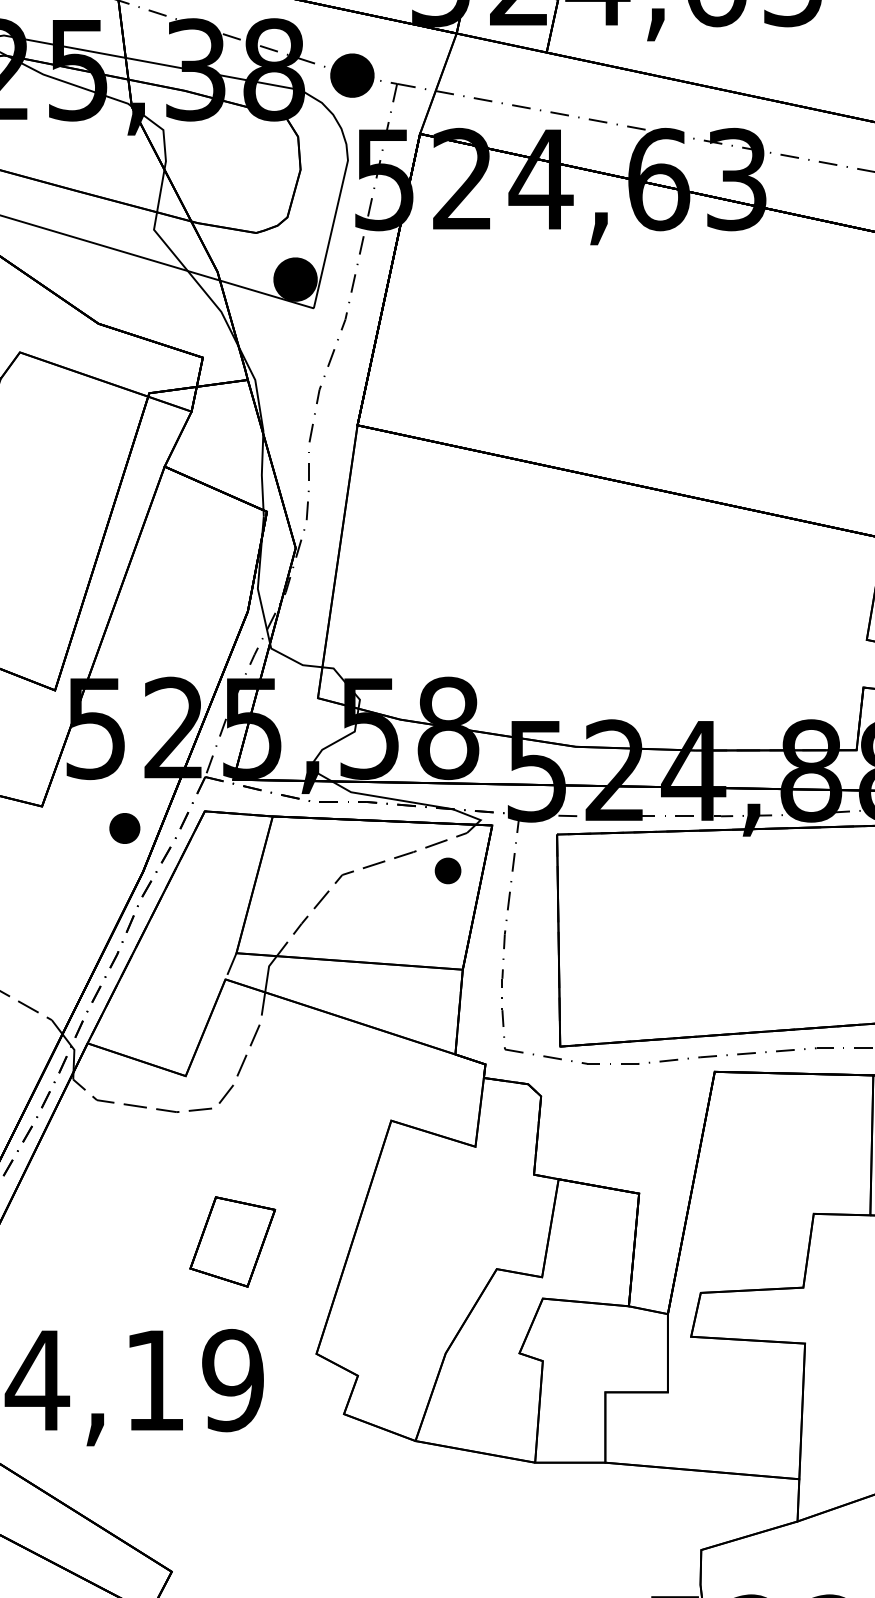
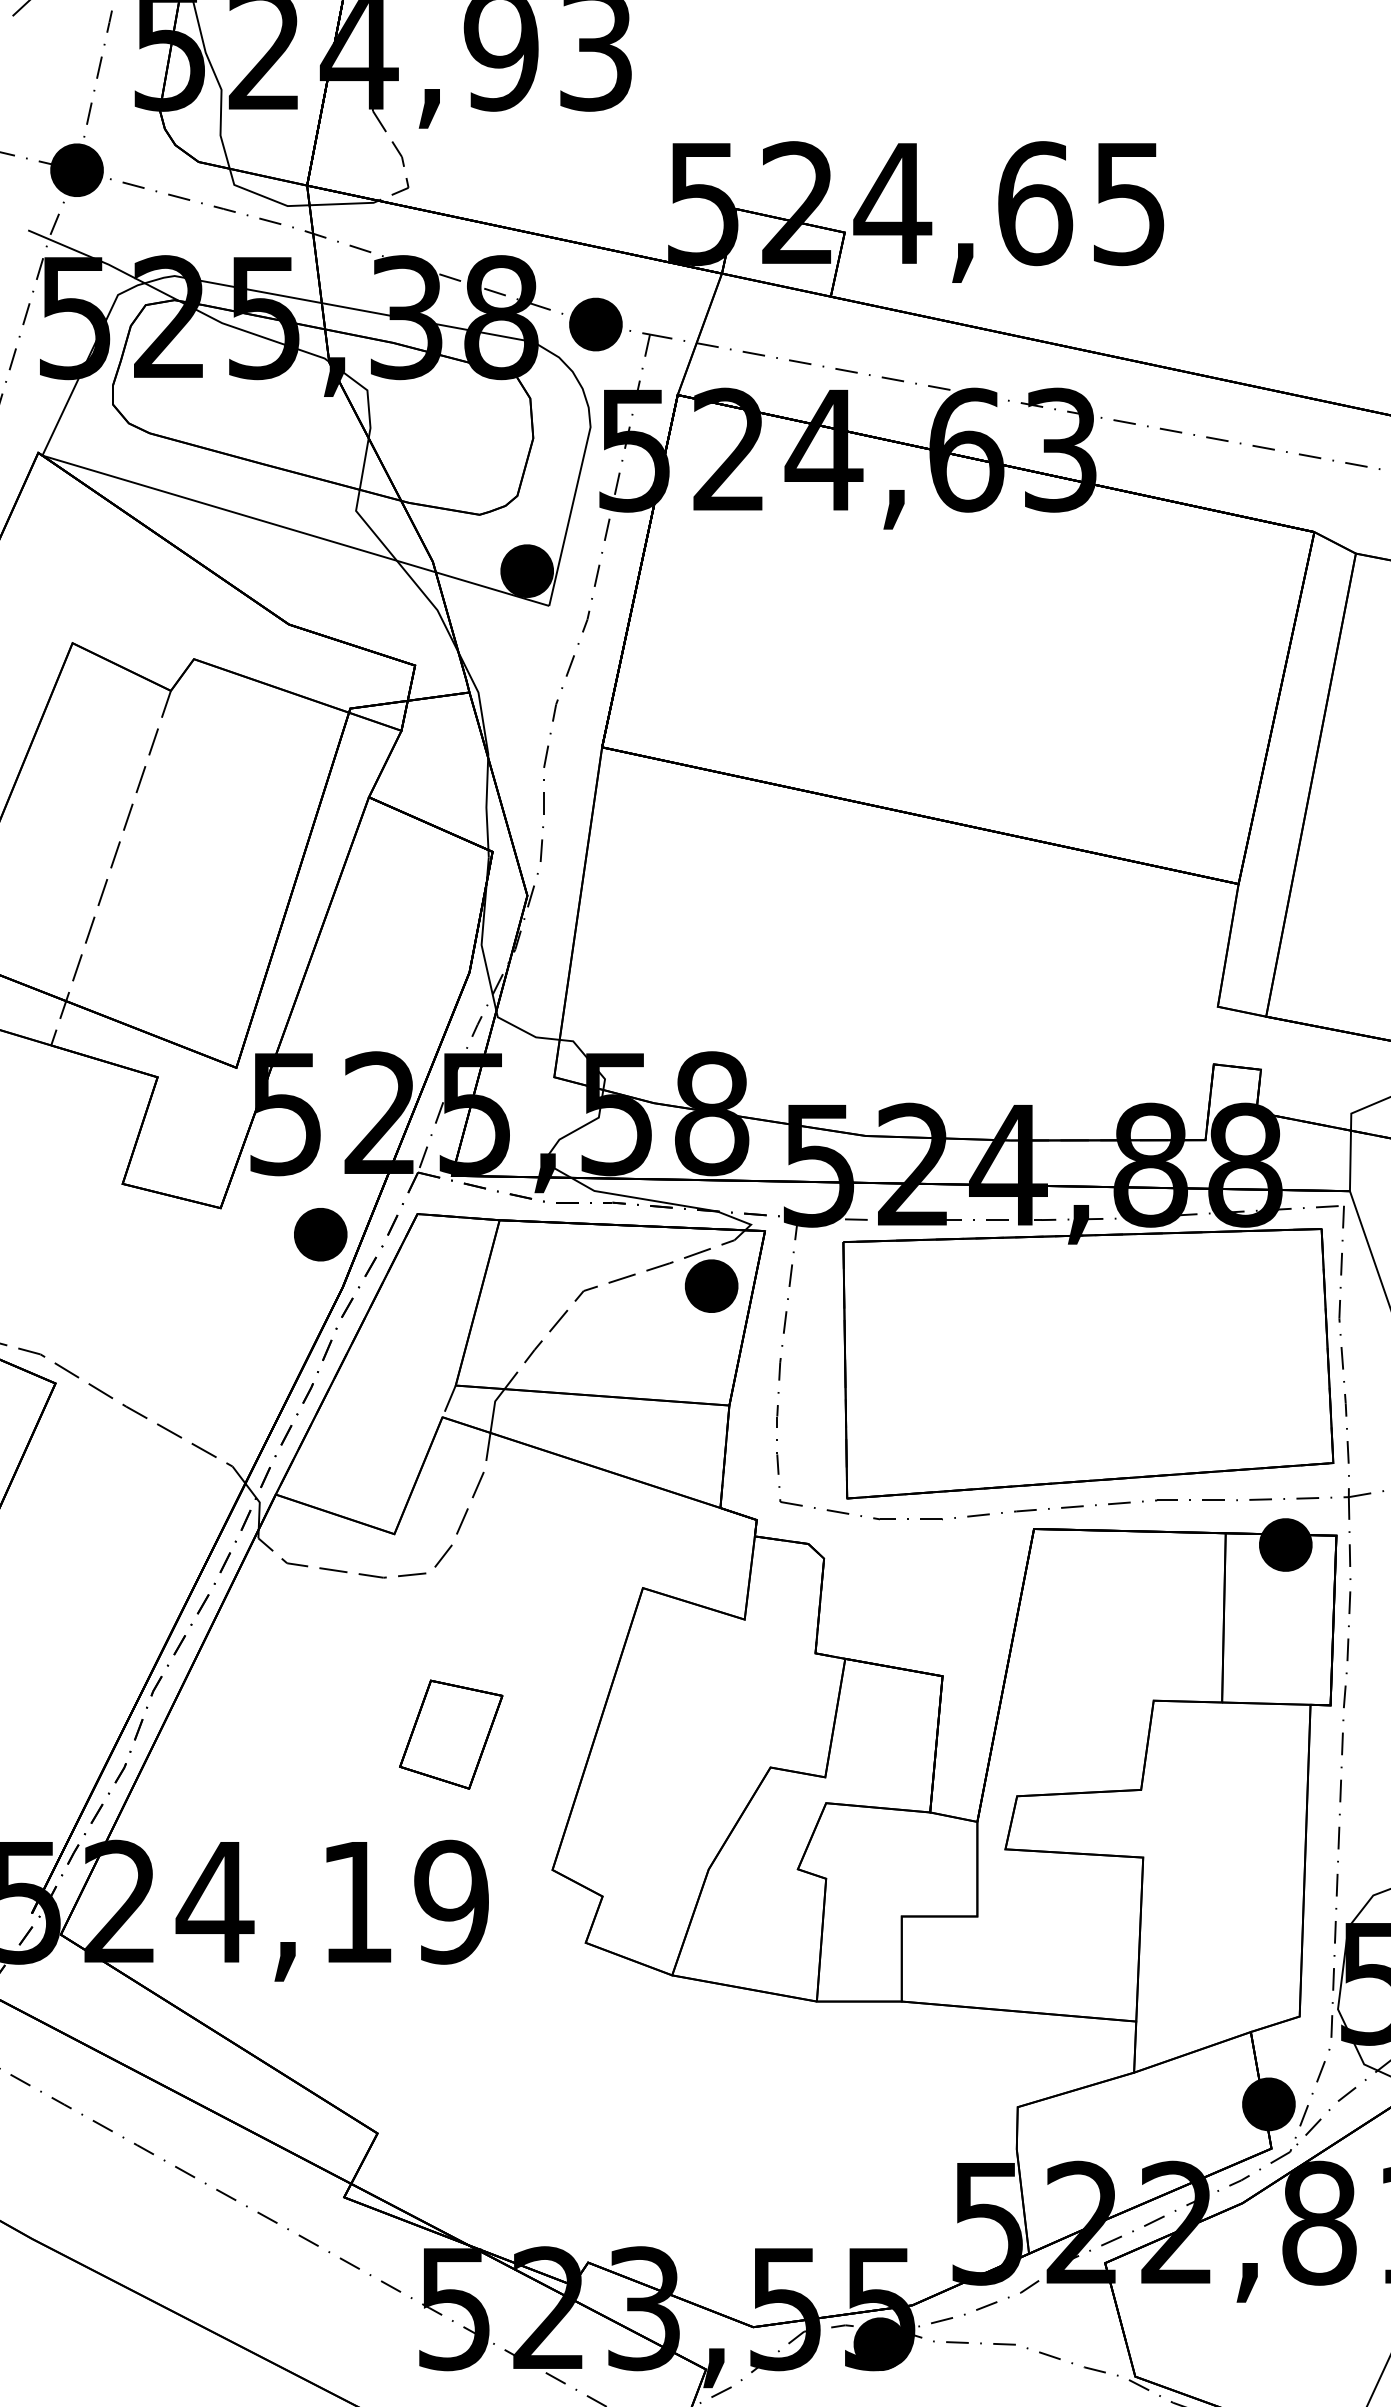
part: (124, 828) -> (320, 1234), size x1.43
part: (448, 870) -> (711, 1285), size x1.67

